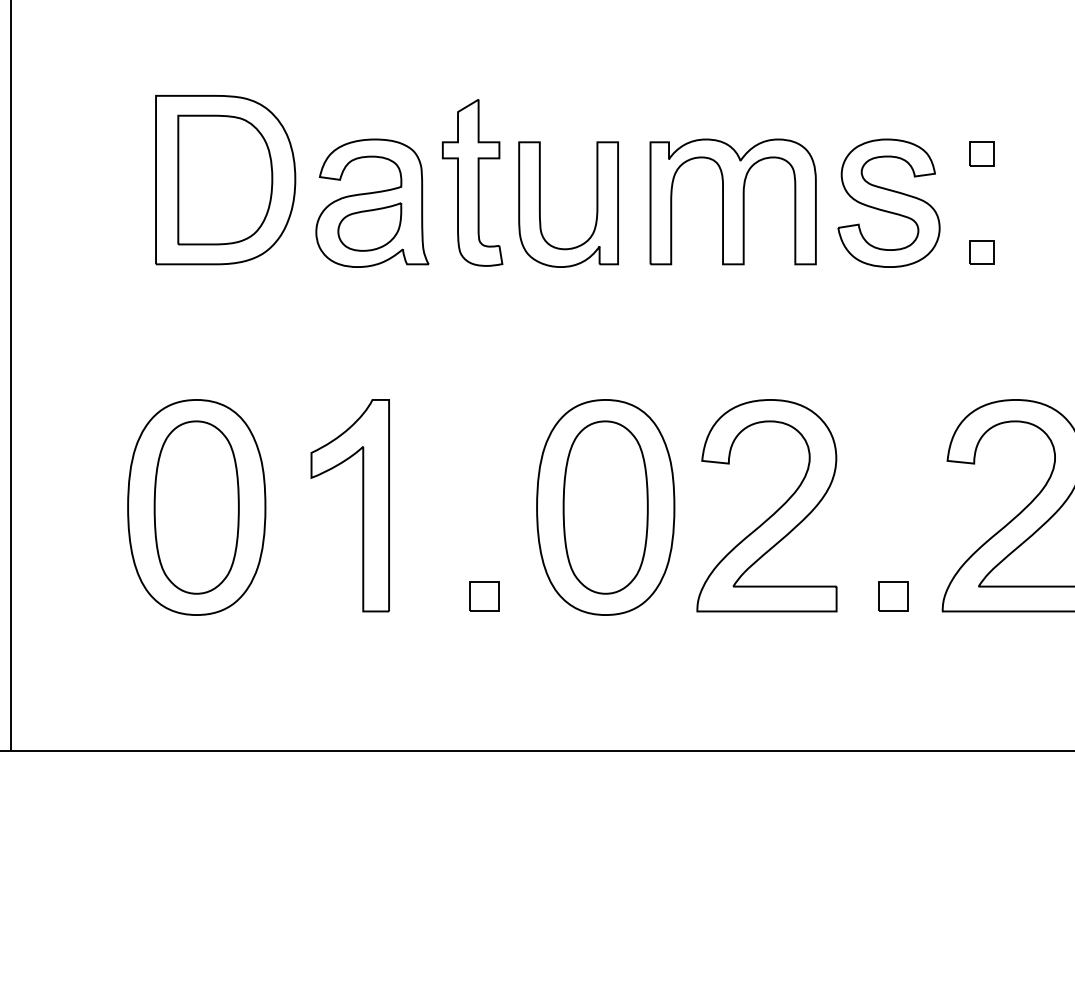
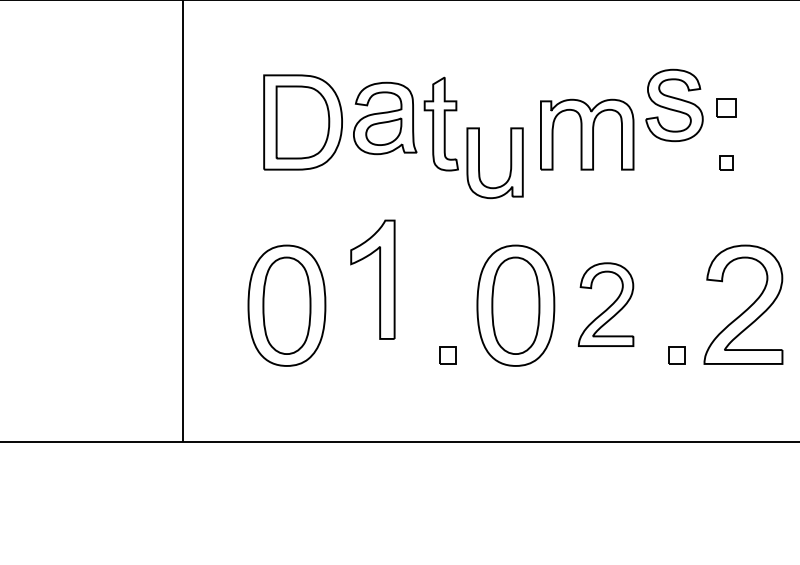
part: (981, 153) -> (726, 107), size x1.4
part: (372, 203) -> (385, 118), moved
part: (889, 203) -> (674, 105), moved
part: (540, 205) -> (479, 163), moved
part: (362, 505) -> (379, 279), moved
part: (765, 505) -> (605, 304), size x0.7

